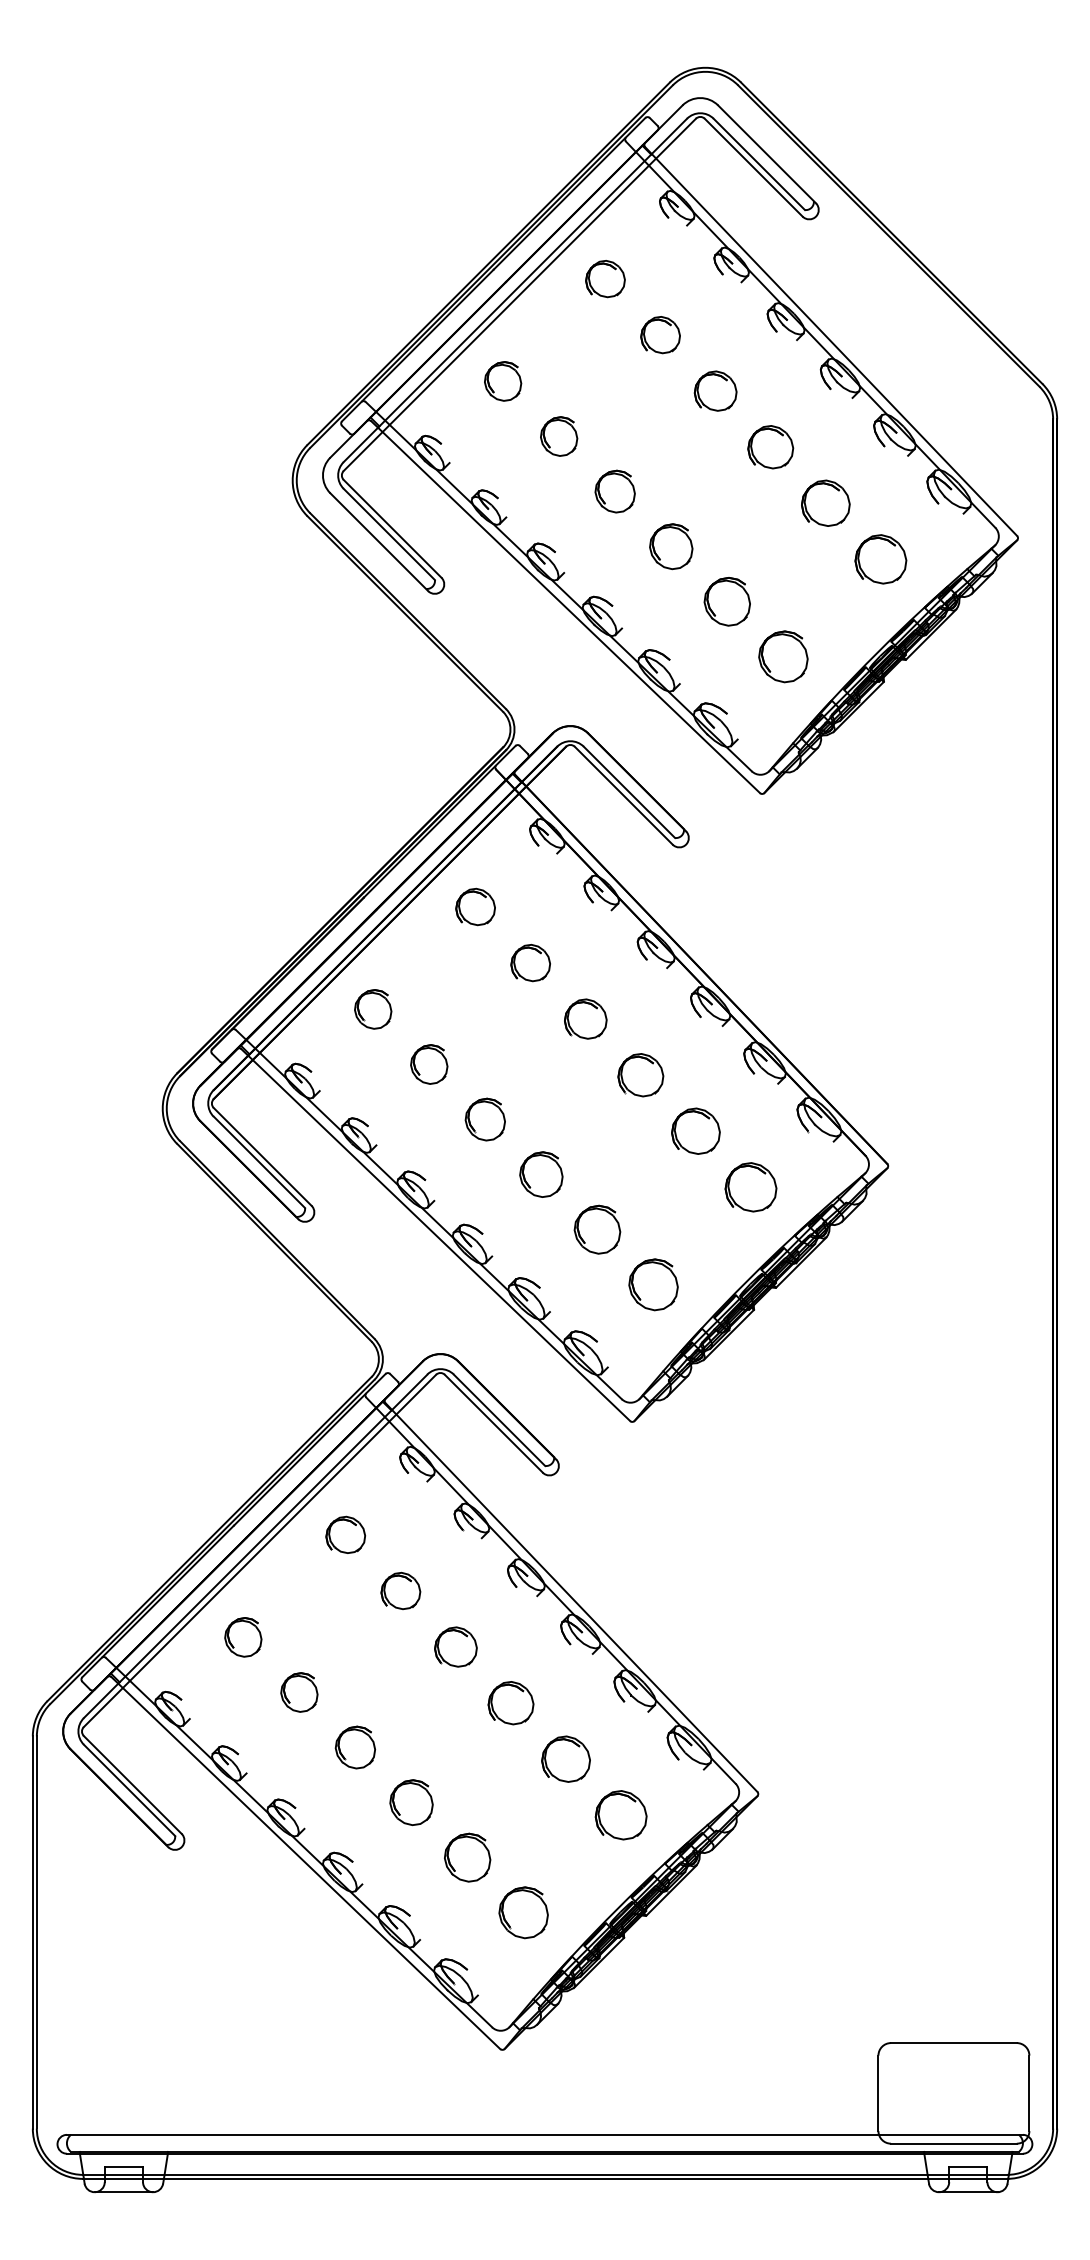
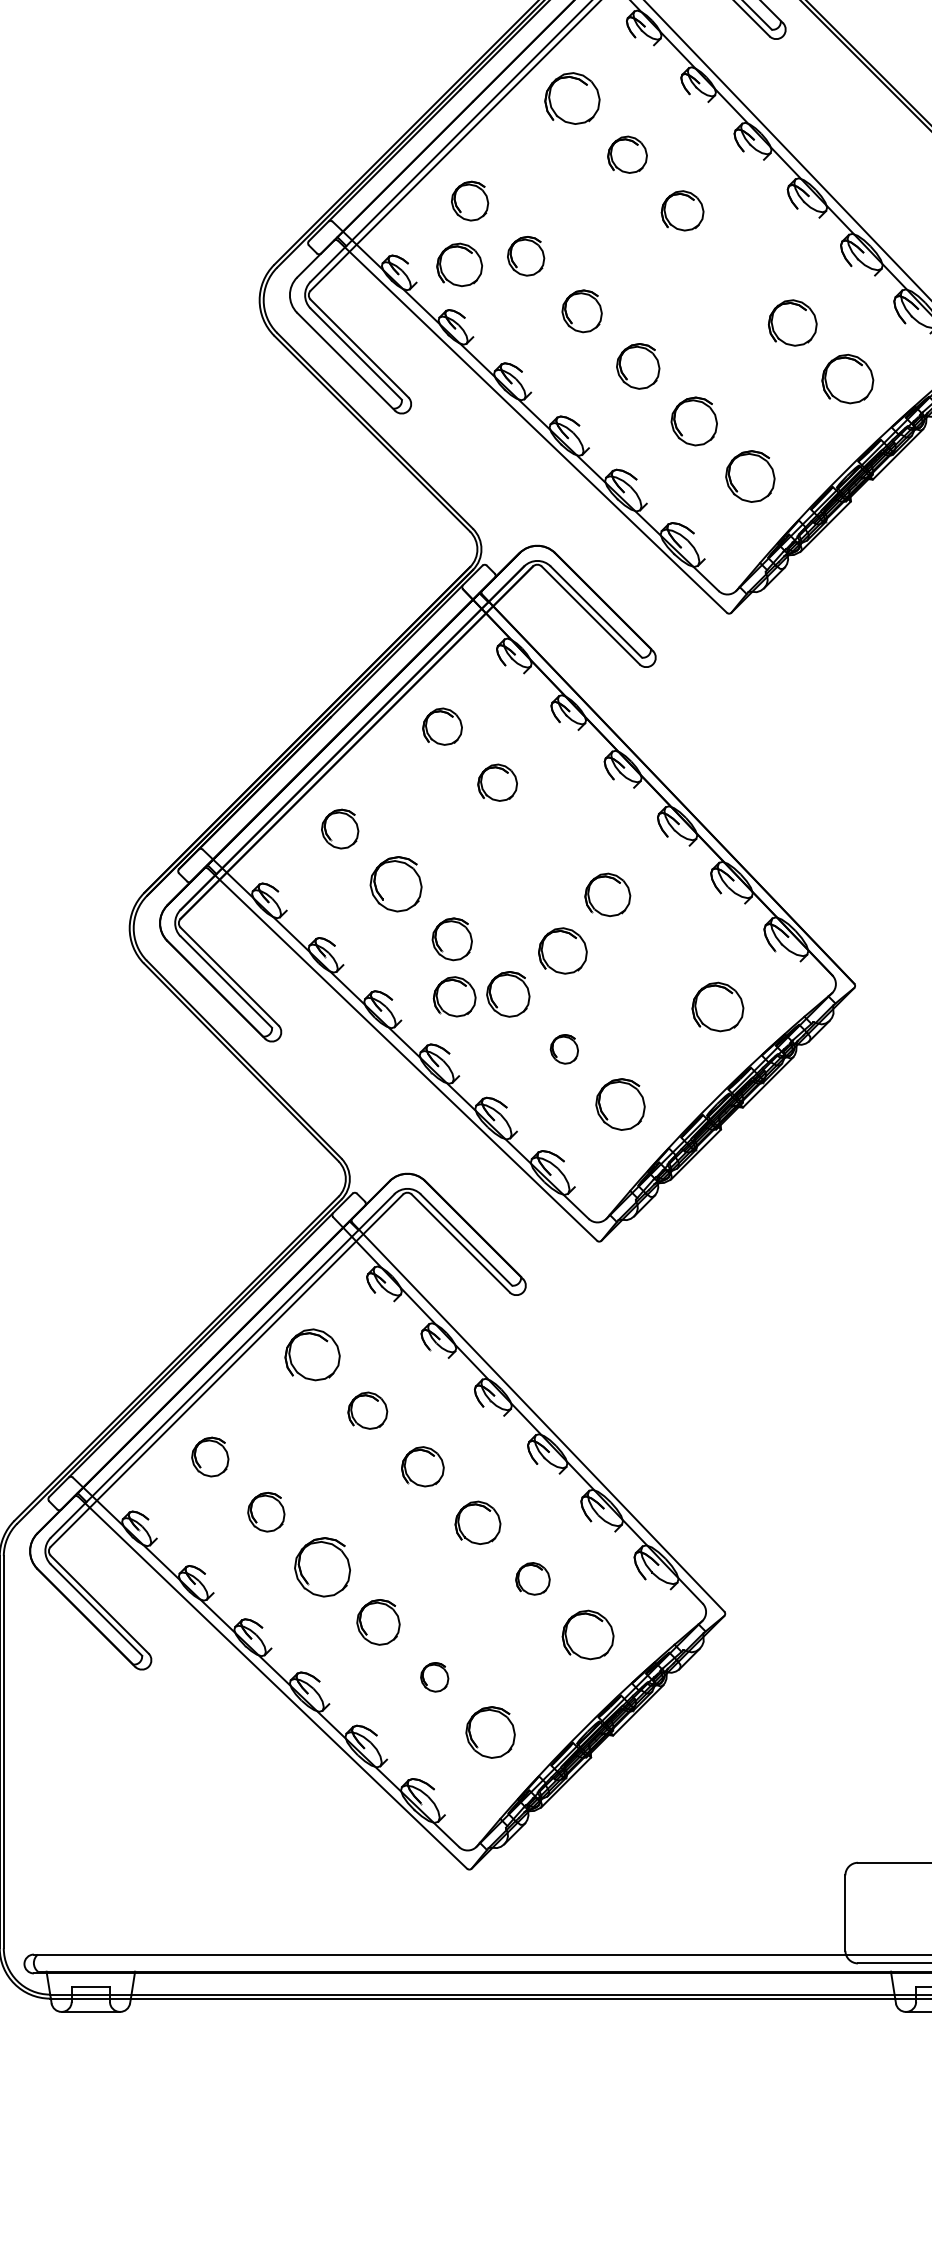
part: (605, 279) -> (572, 99), size x1.4
part: (770, 447) -> (459, 265), moved
part: (585, 1018) -> (454, 996), moved
part: (429, 1064) -> (396, 884), size x1.4
part: (695, 1130) -> (562, 950), moved
part: (597, 1229) -> (564, 1049), size x0.6
part: (345, 1534) -> (312, 1354), size x1.4
part: (354, 1747) -> (321, 1567), size x1.4
part: (565, 1758) -> (532, 1578), size x0.7
part: (467, 1857) -> (434, 1677), size x0.6

